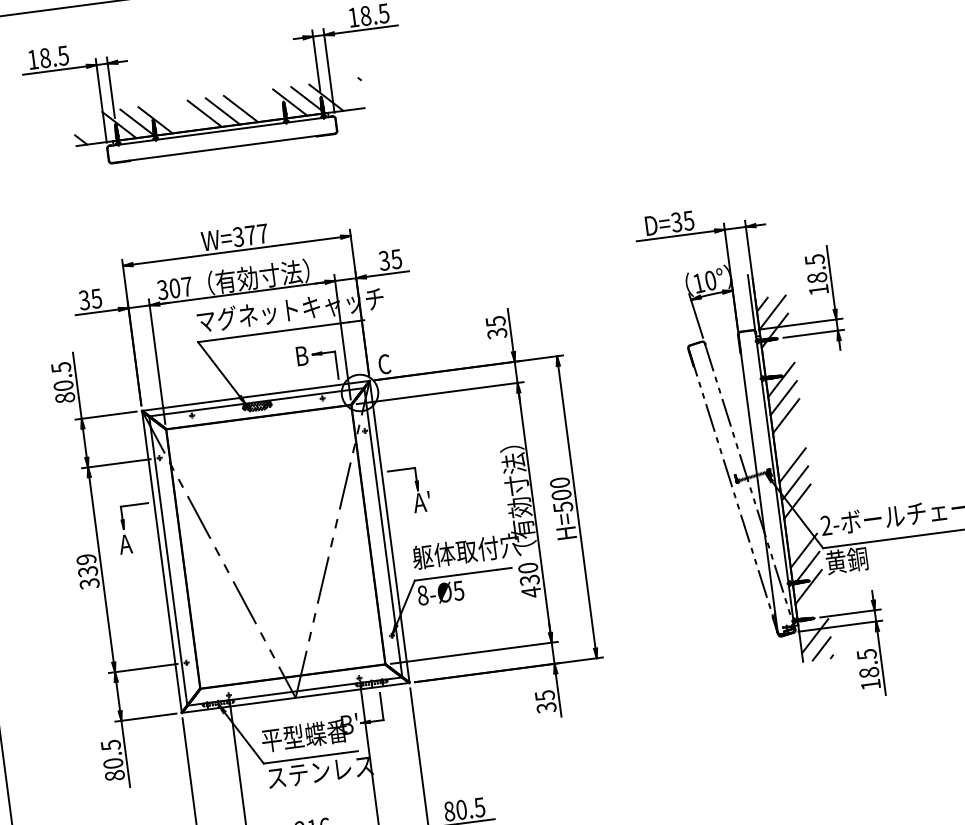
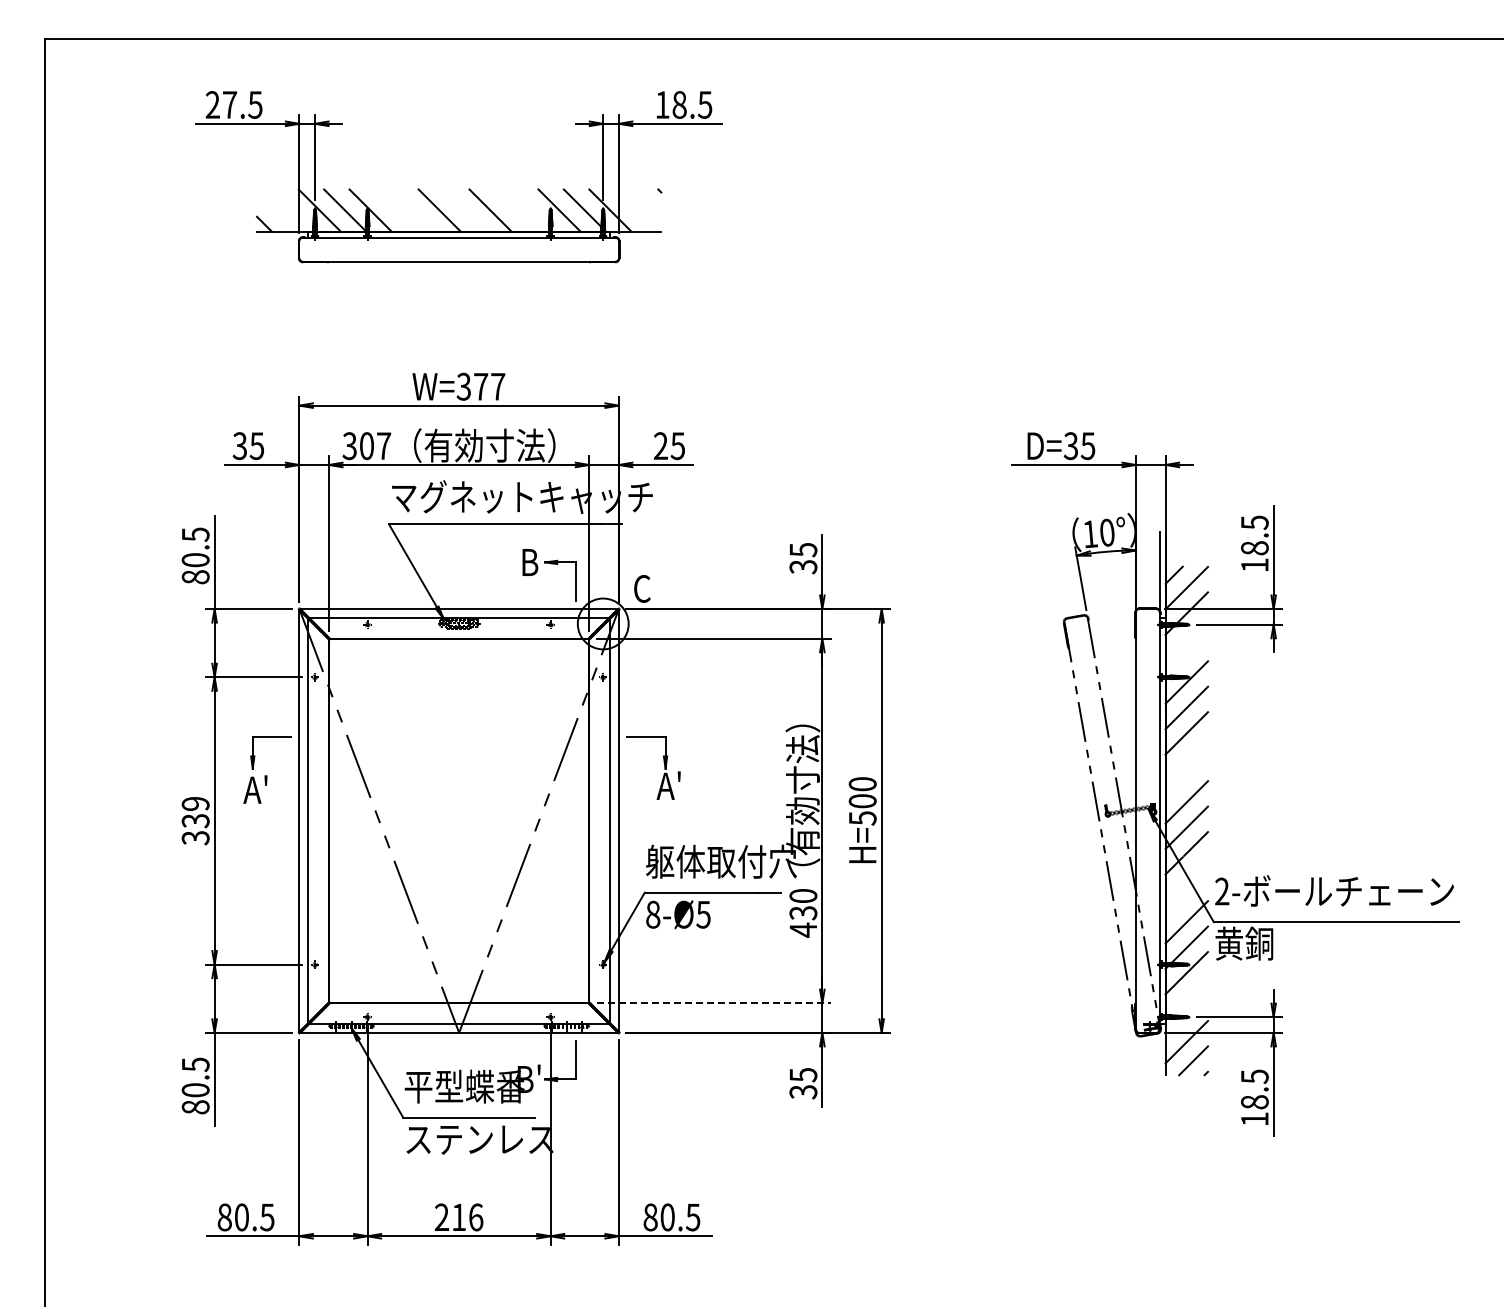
text: (39, 58) -> (221, 104), 18.5 -> 27.5
line: (223, 111) -> (465, 210), removed
text: (384, 261) -> (660, 446), 35 -> 25
text: (134, 536) -> (265, 780), A -> A'
line: (474, 653) -> (714, 1003), solid -> dashed

